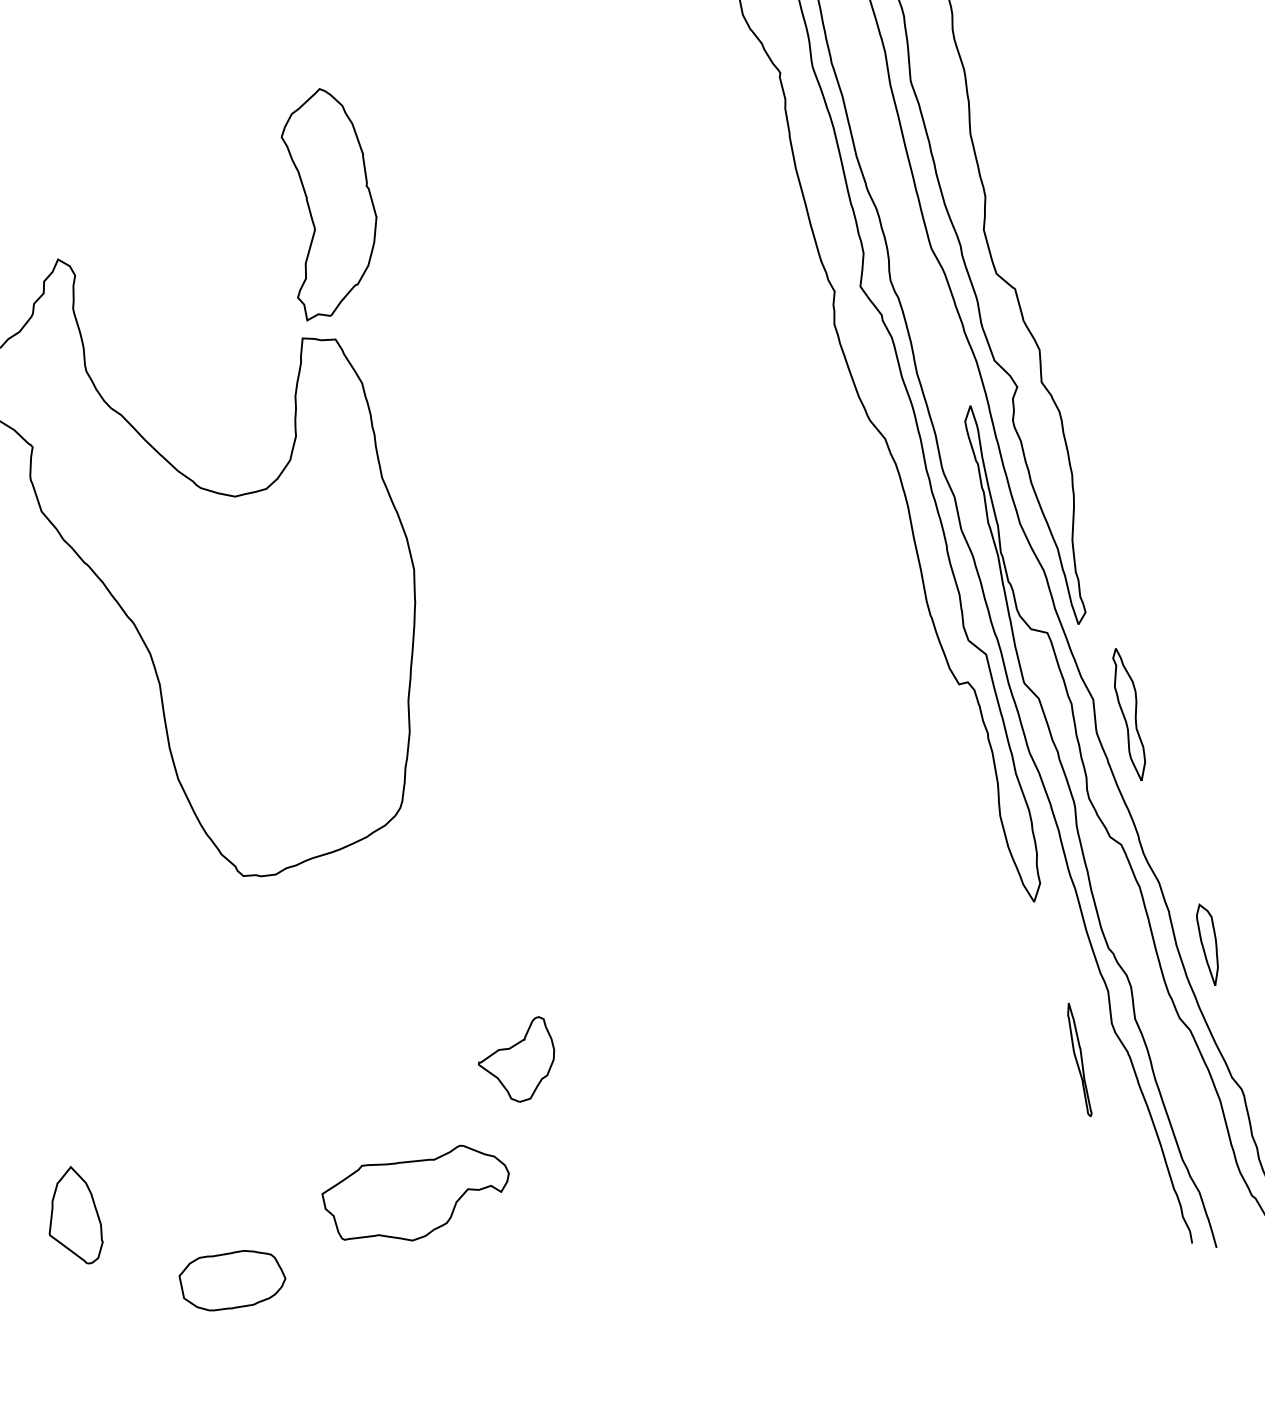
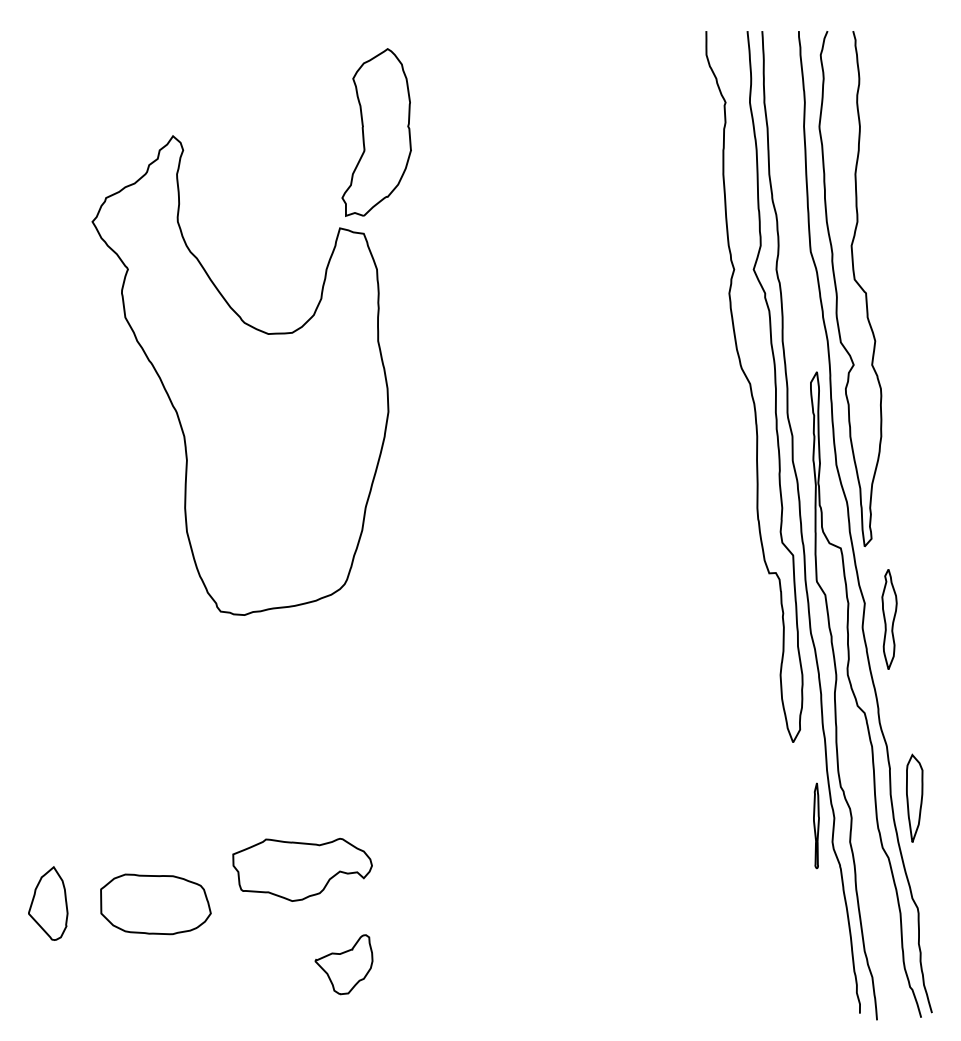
part: (1208, 943) -> (914, 797), size x1.43
part: (1079, 1059) -> (816, 825), moved
part: (516, 1061) -> (343, 964), moved
part: (73, 1216) -> (48, 903), moved
part: (232, 1280) -> (155, 904), size x1.43

